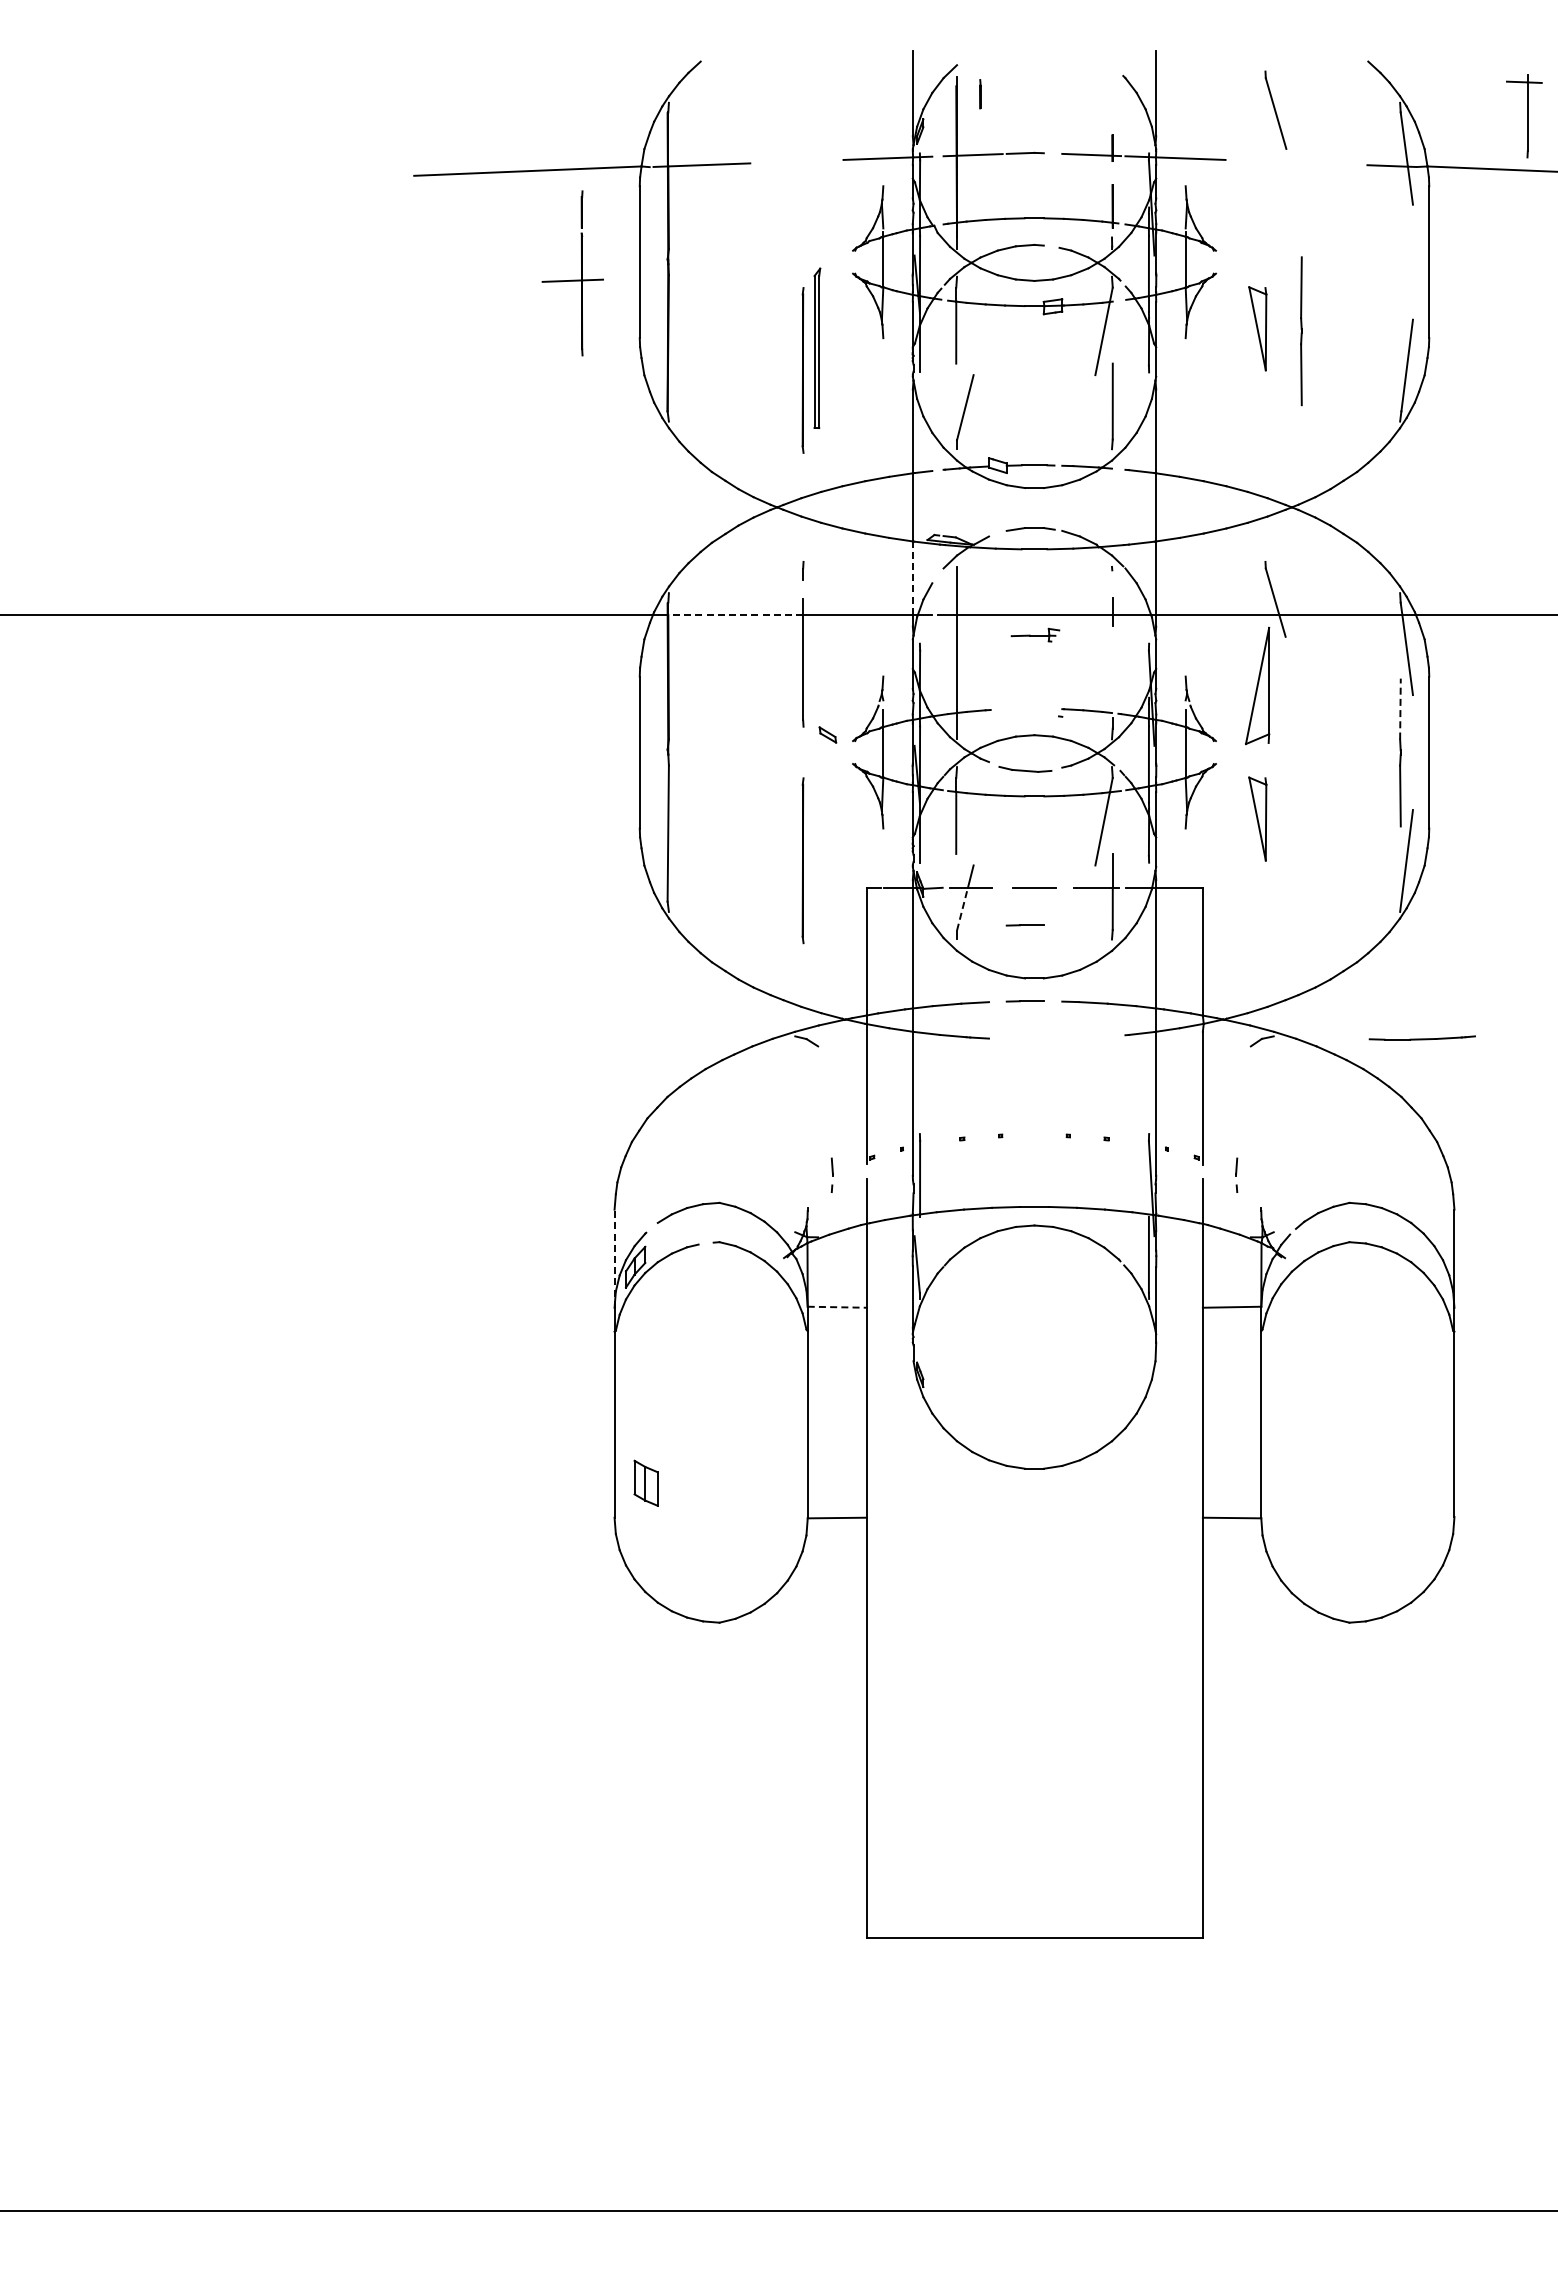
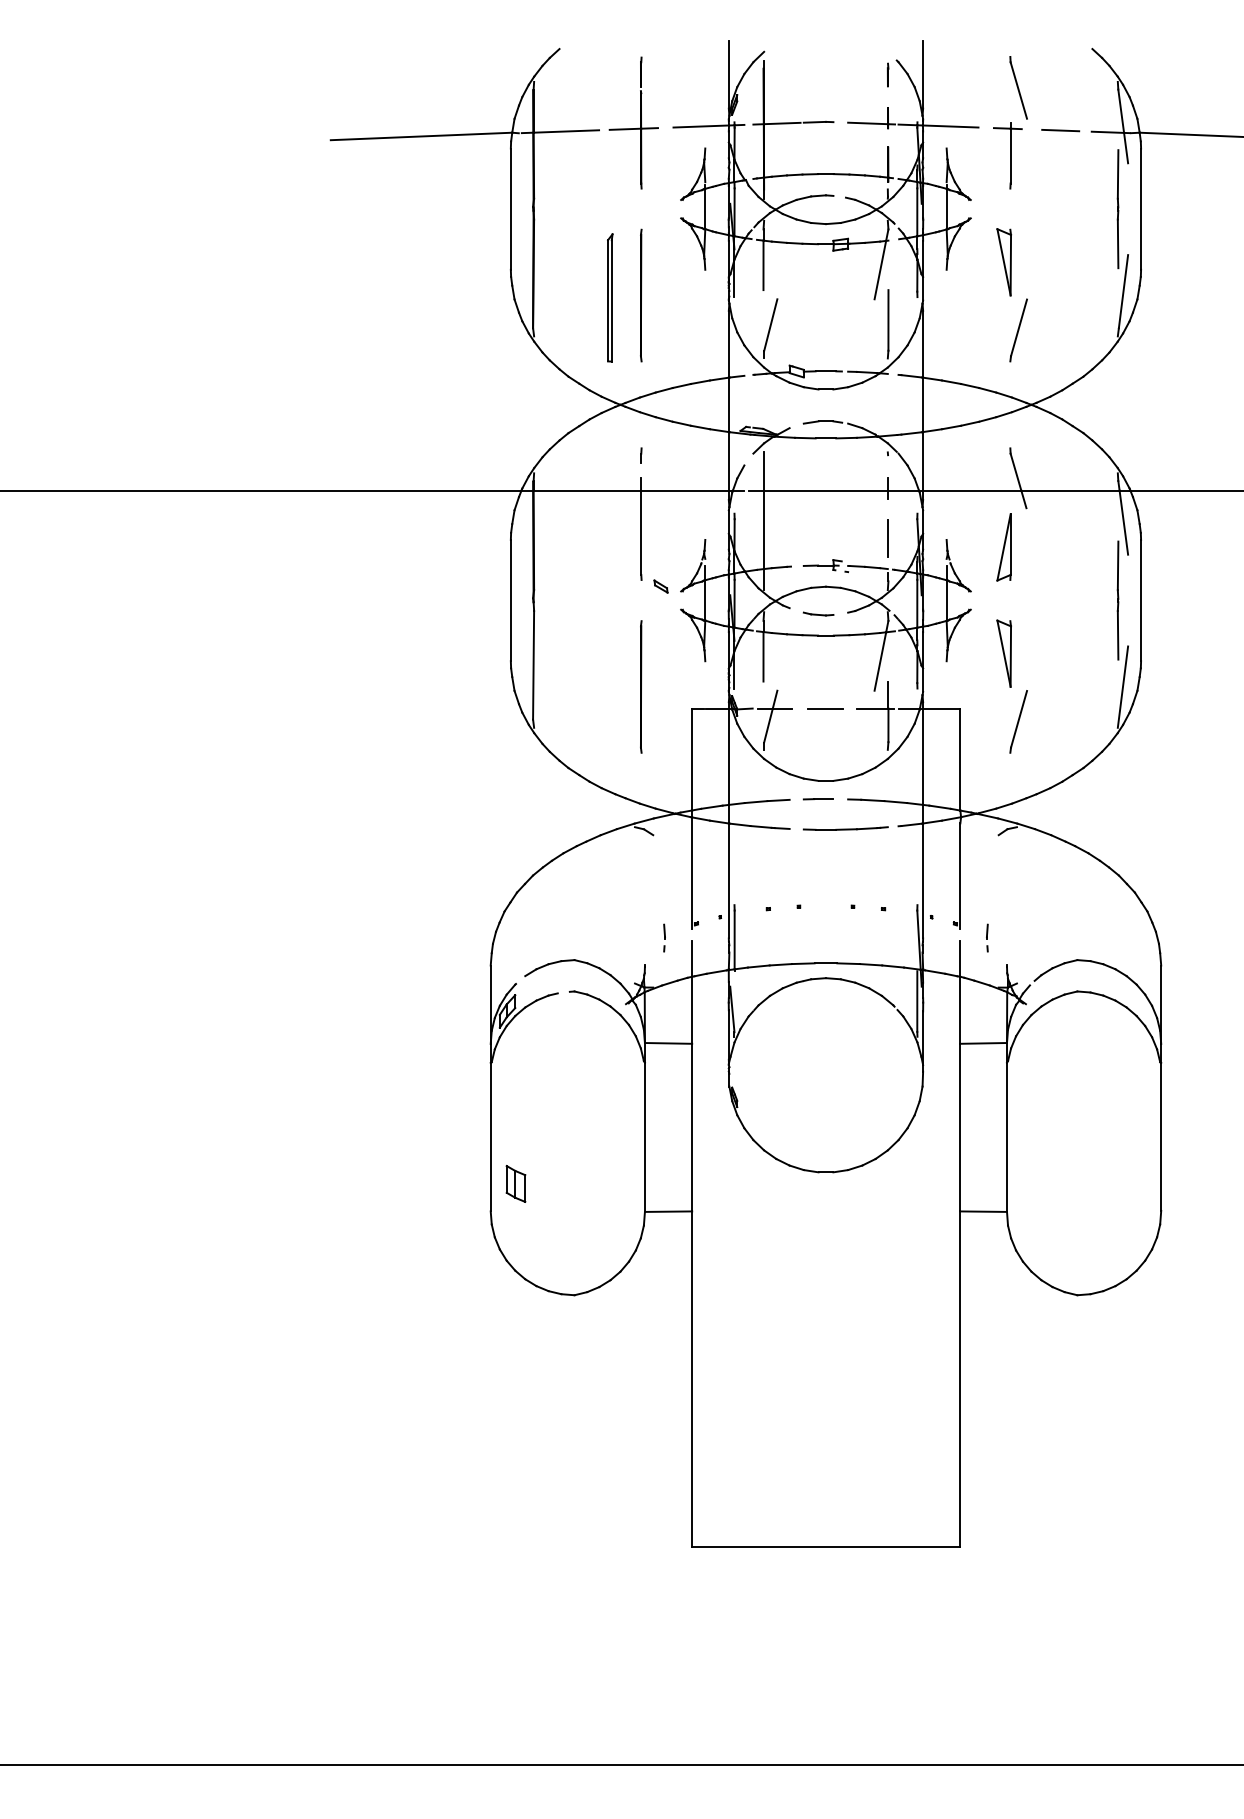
line: (980, 94) -> (888, 75), moved
part: (1524, 116) -> (1007, 155), moved
line: (1328, 163) -> (1060, 130), added
part: (572, 273) -> (633, 123), moved
line: (1301, 331) -> (1118, 209), moved
part: (817, 347) -> (610, 297), moved
line: (1275, 413) -> (1018, 329), added
line: (912, 578) -> (728, 461), dashed -> solid
line: (735, 614) -> (587, 490), dashed -> solid
part: (1035, 634) -> (822, 564), moved
line: (1112, 674) -> (888, 538), added
part: (1257, 685) -> (1003, 547), size x0.71
line: (1400, 708) -> (1118, 565), dashed -> solid
part: (1024, 769) -> (817, 614), size x0.71
line: (1275, 904) -> (1018, 721), added
line: (962, 908) -> (768, 725), dashed -> solid
line: (1024, 925) -> (817, 738), removed
part: (1421, 1037) -> (845, 828), moved
line: (614, 1258) -> (490, 1004), dashed -> solid
line: (837, 1307) -> (668, 1043), dashed -> solid

